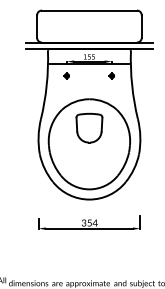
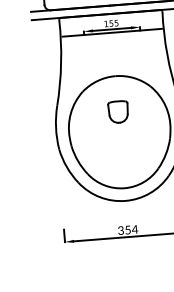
part: (66, 75) -> (84, 48), removed
part: (111, 75) -> (140, 44), removed
part: (89, 127) -> (118, 111), size x0.6

